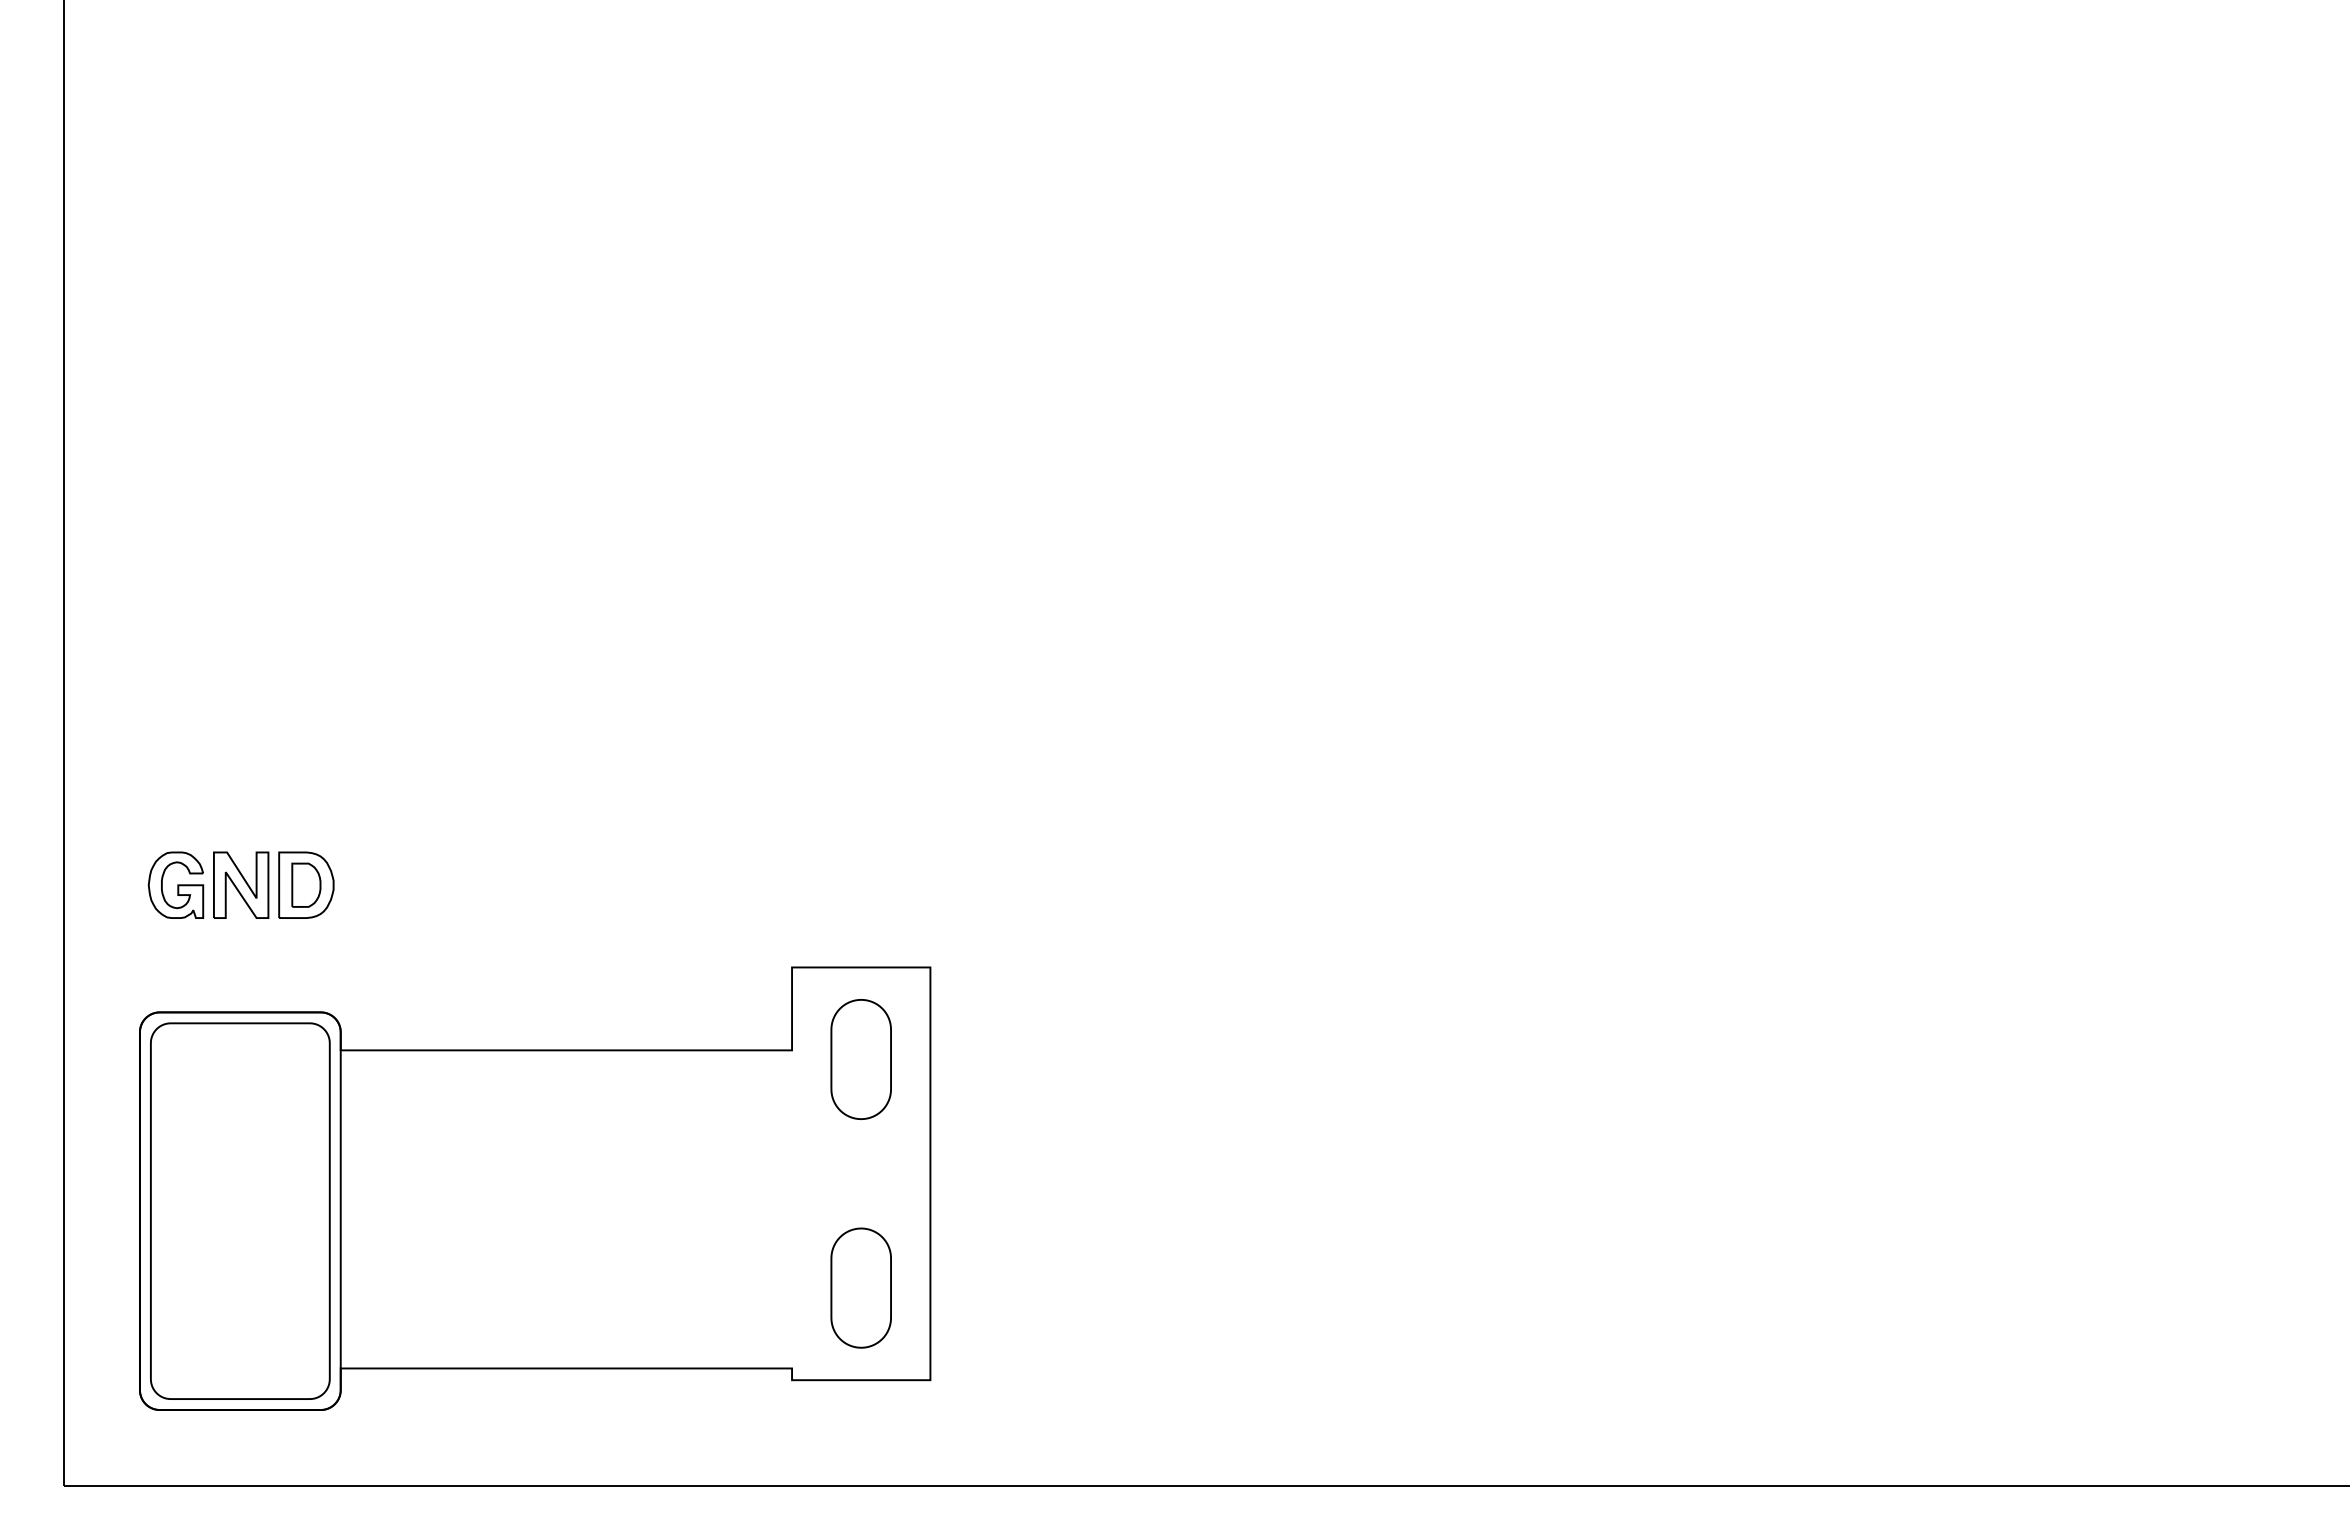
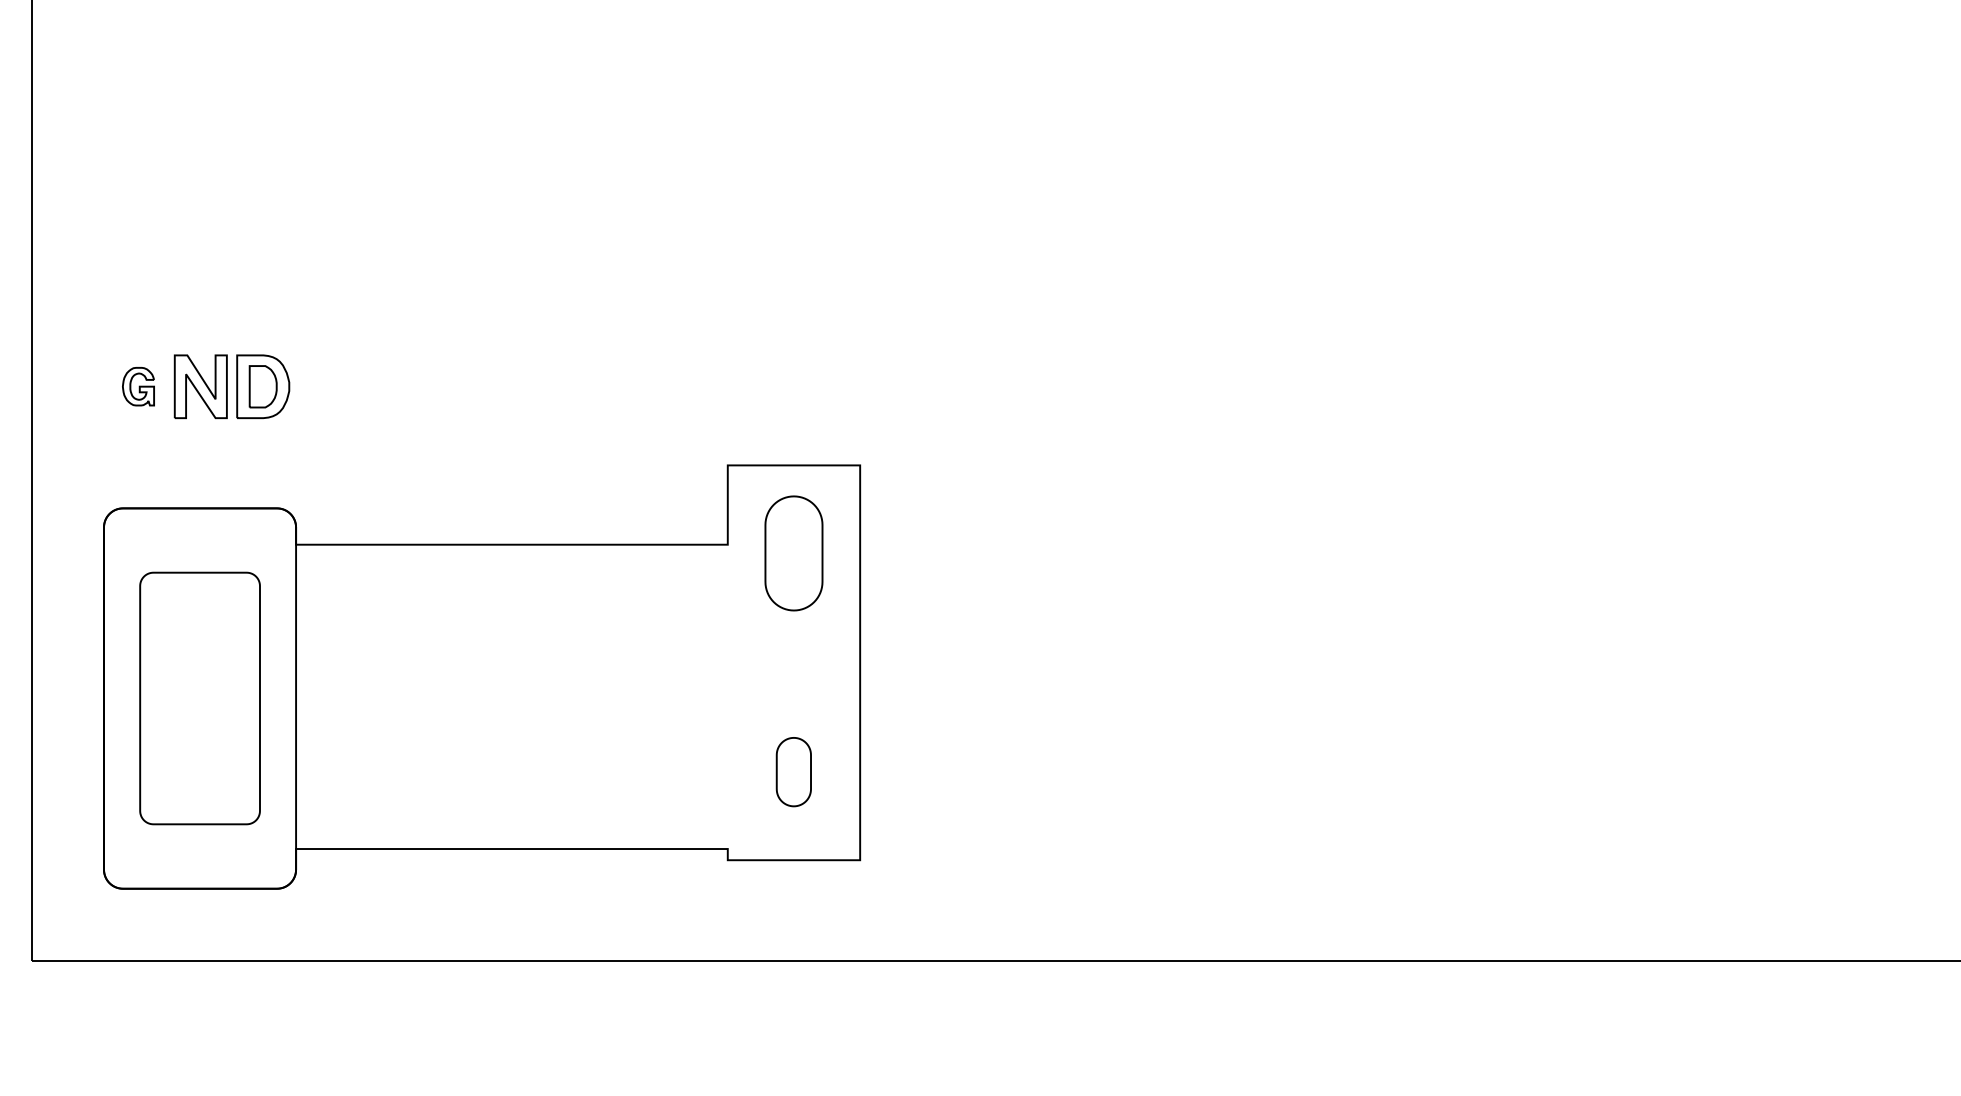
part: (175, 884) -> (138, 386), size x0.6
part: (240, 1210) -> (200, 697), size x0.7
part: (860, 1287) -> (793, 771), size x0.6

